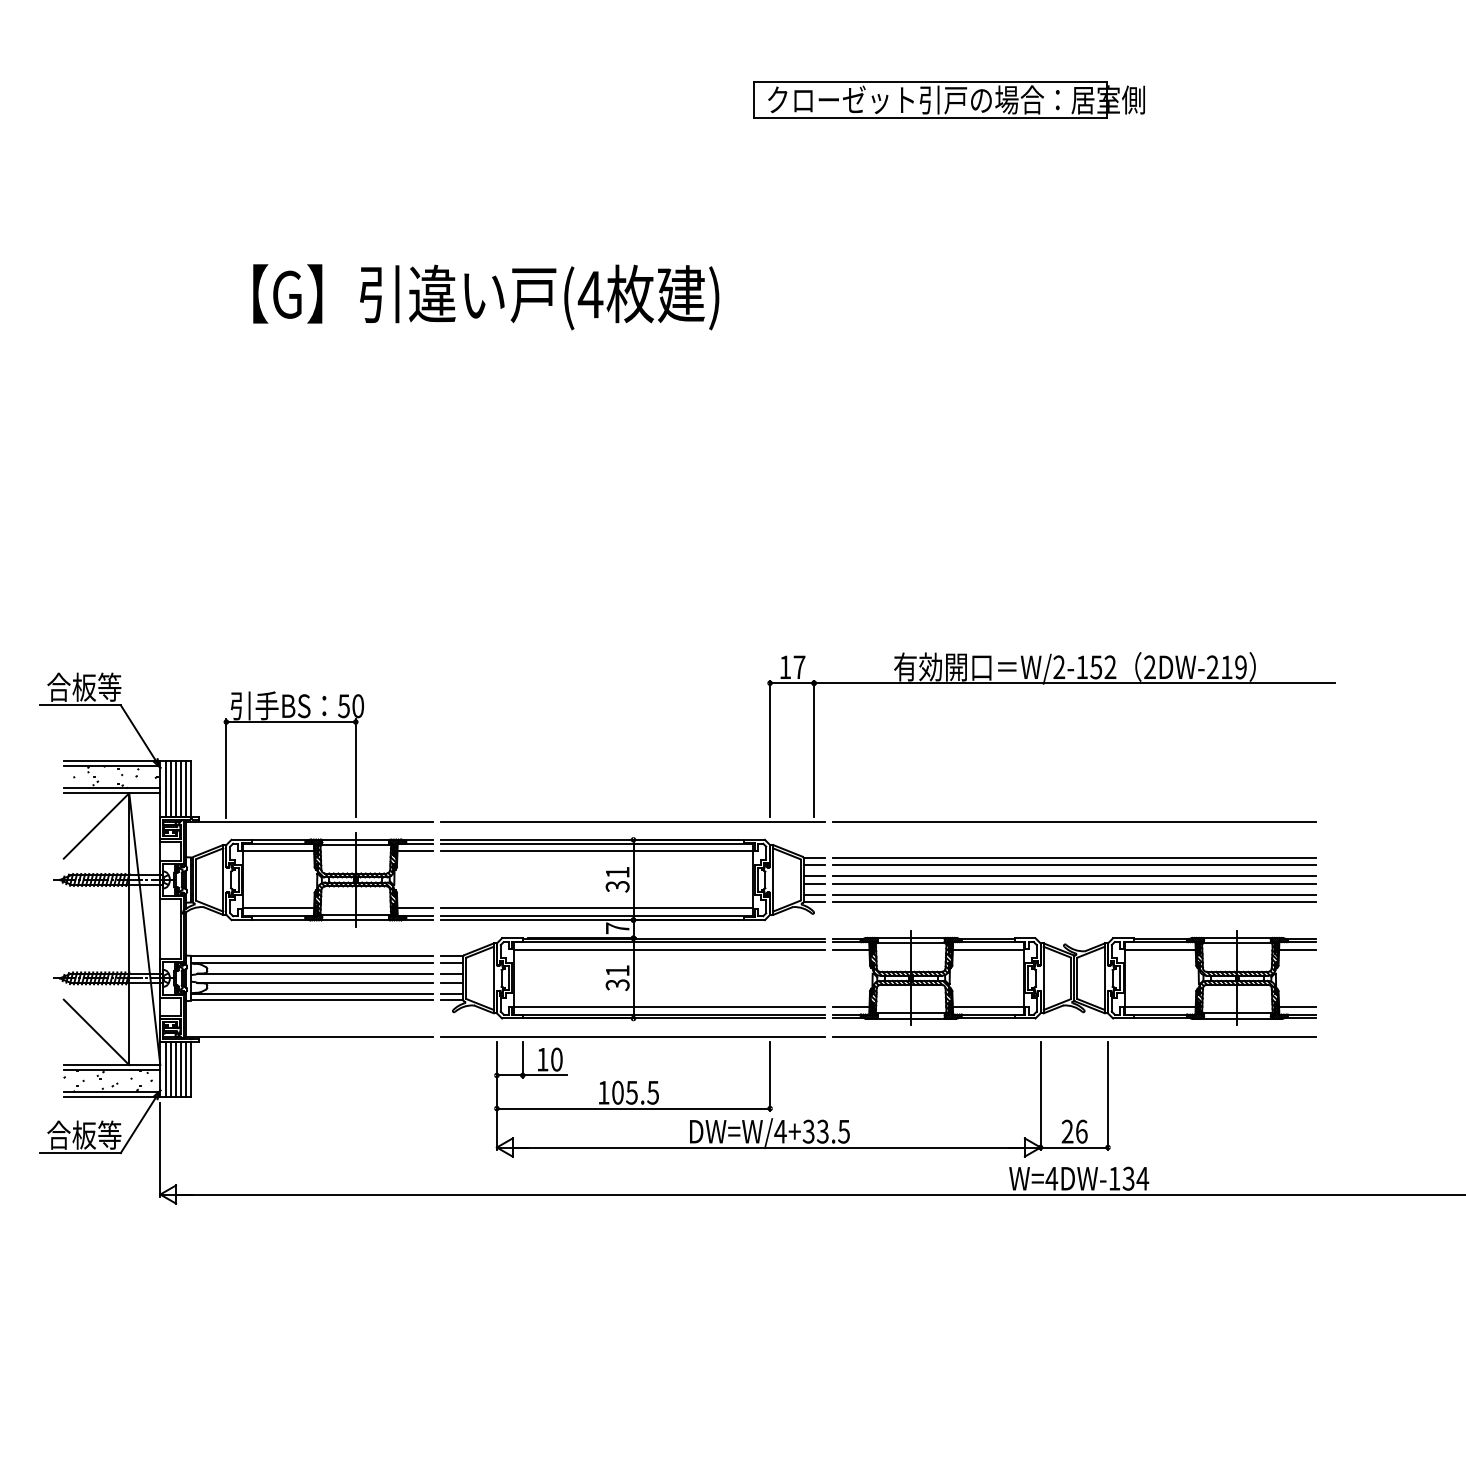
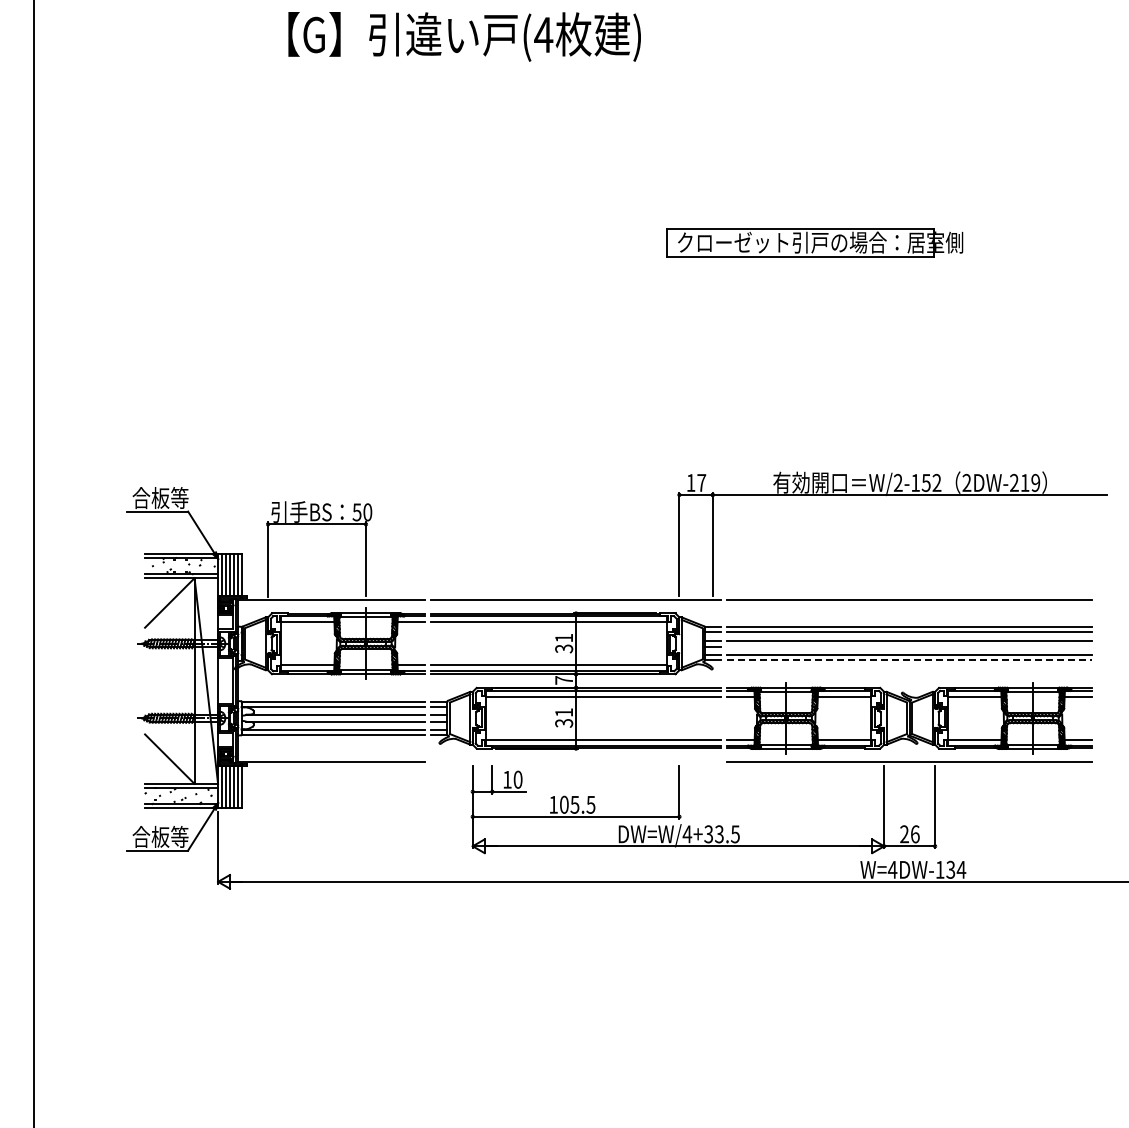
part: (948, 99) -> (814, 242), moved
text: (485, 296) -> (464, 36), moved
line: (1074, 884) -> (909, 647), removed
line: (1074, 901) -> (909, 660), solid -> dashed
line: (632, 1036) -> (575, 762), removed

